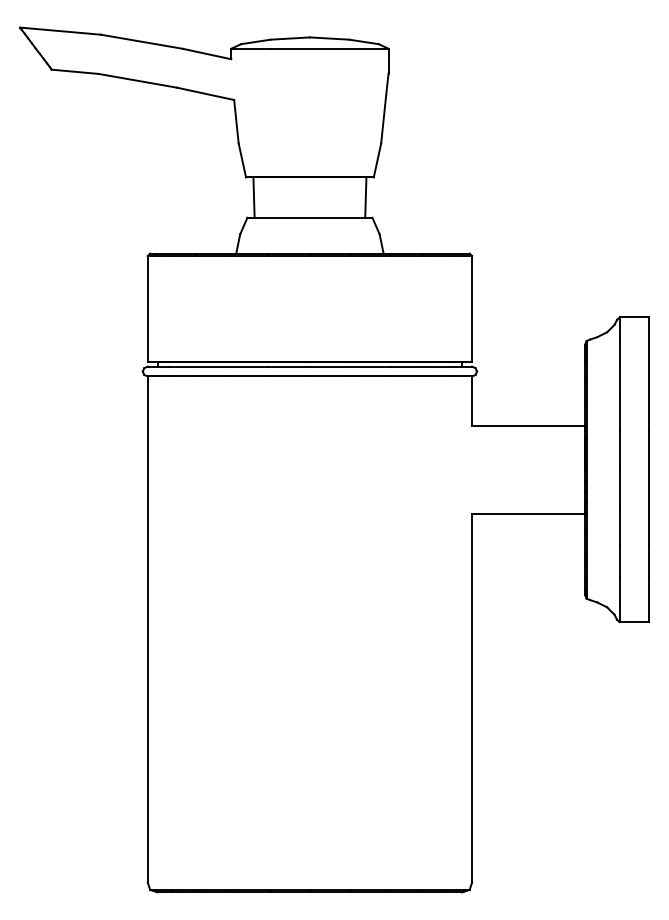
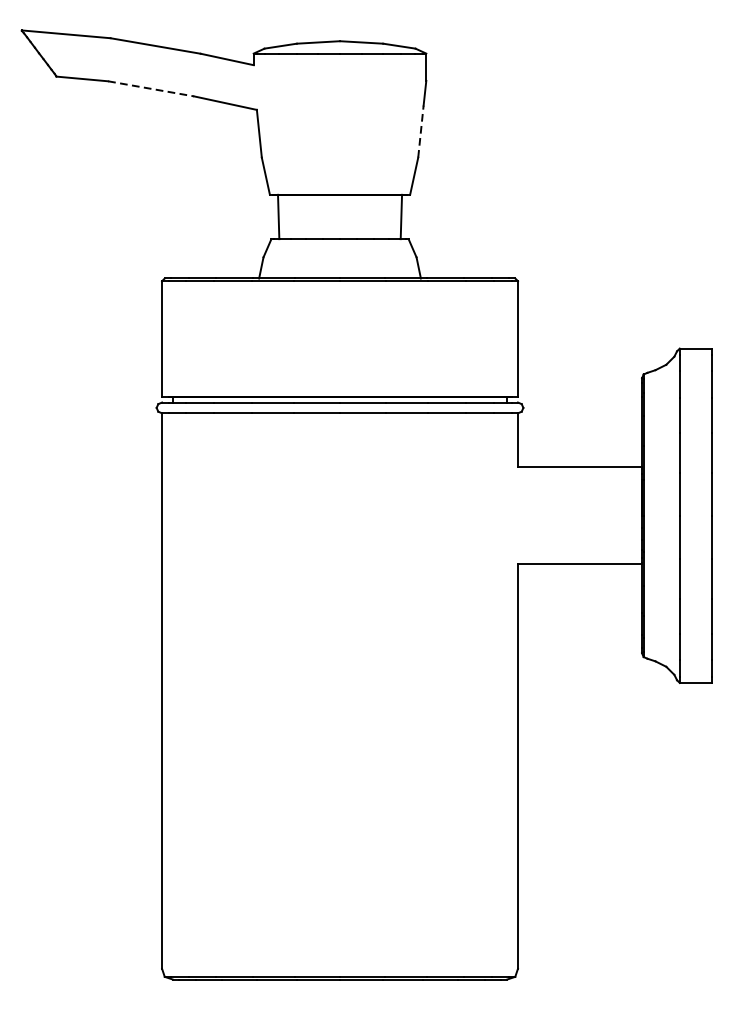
line: (137, 80) -> (150, 88), solid -> dashed
line: (383, 119) -> (420, 131), solid -> dashed

